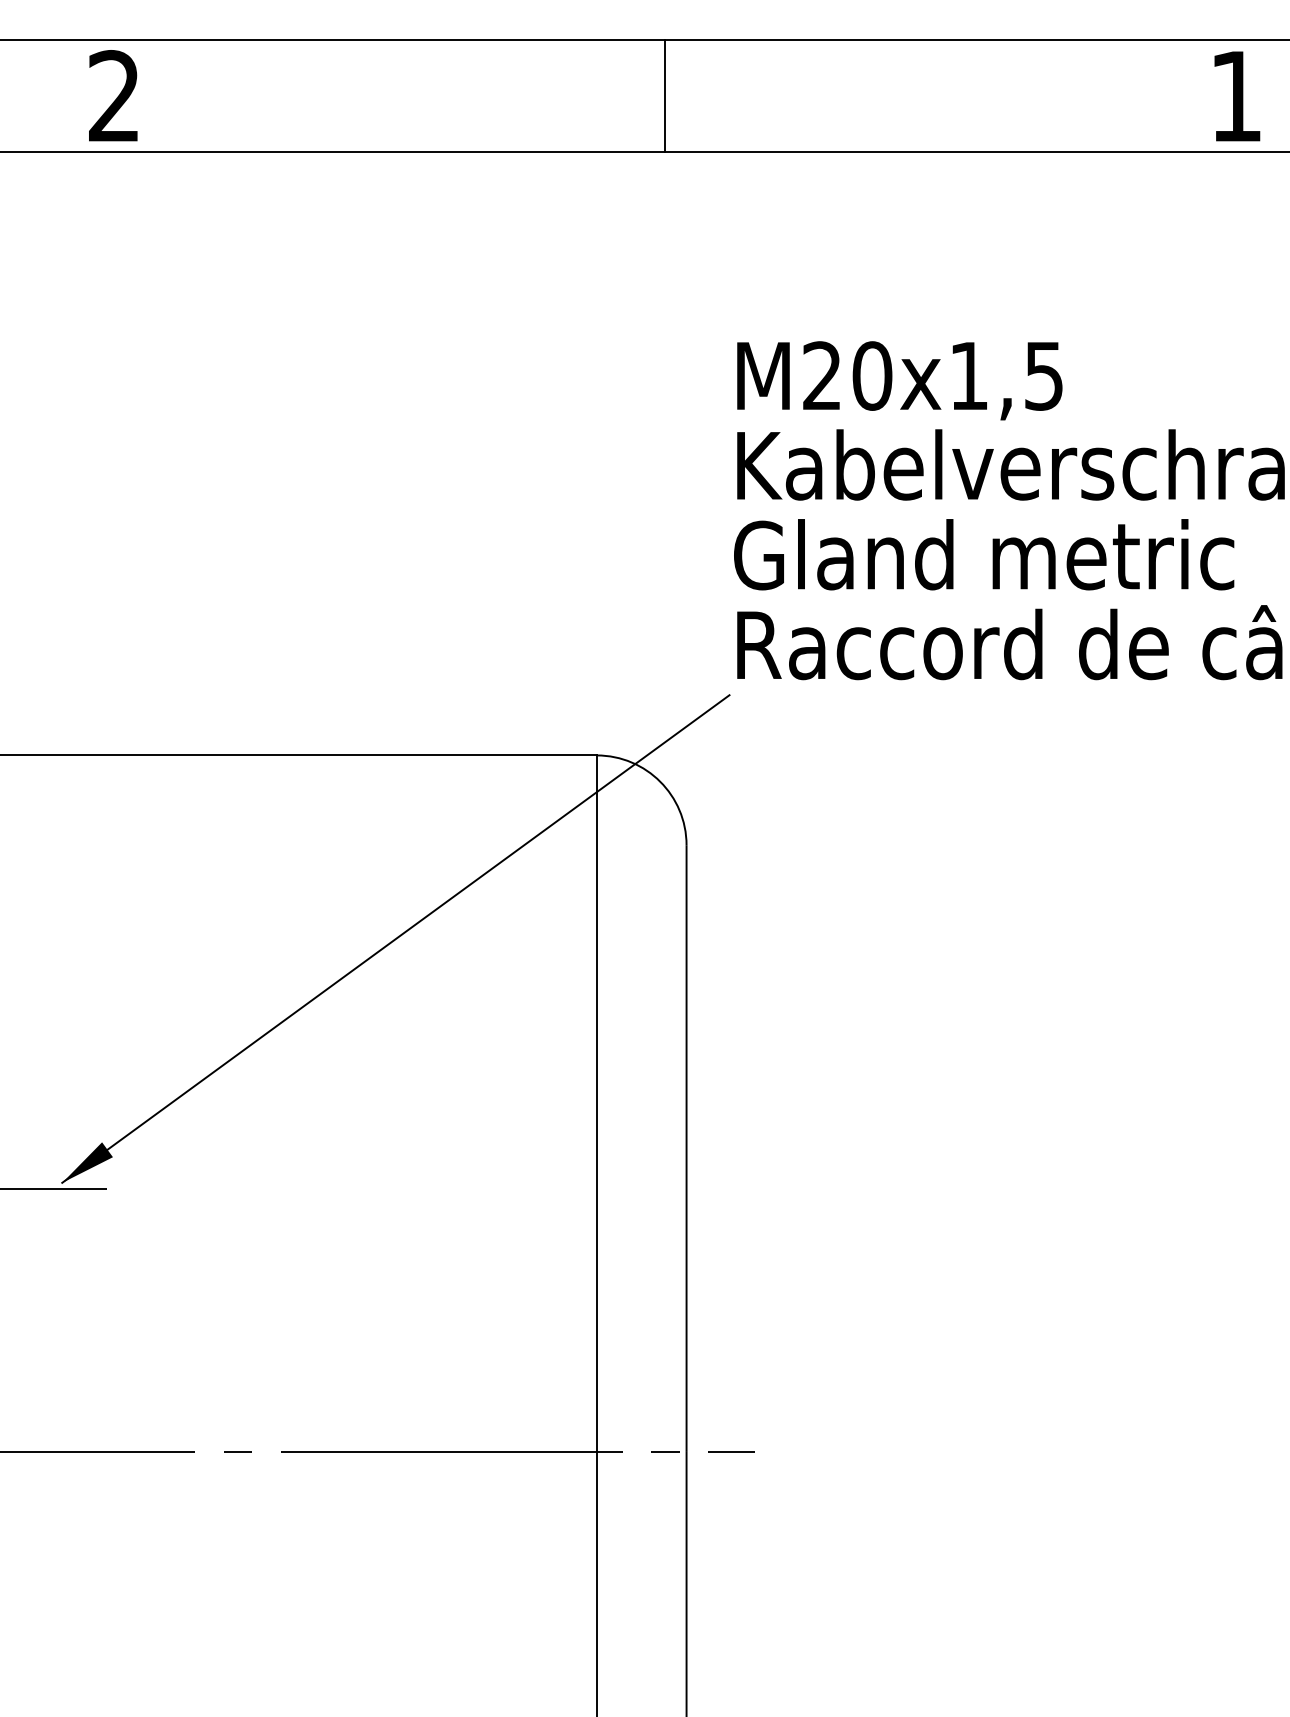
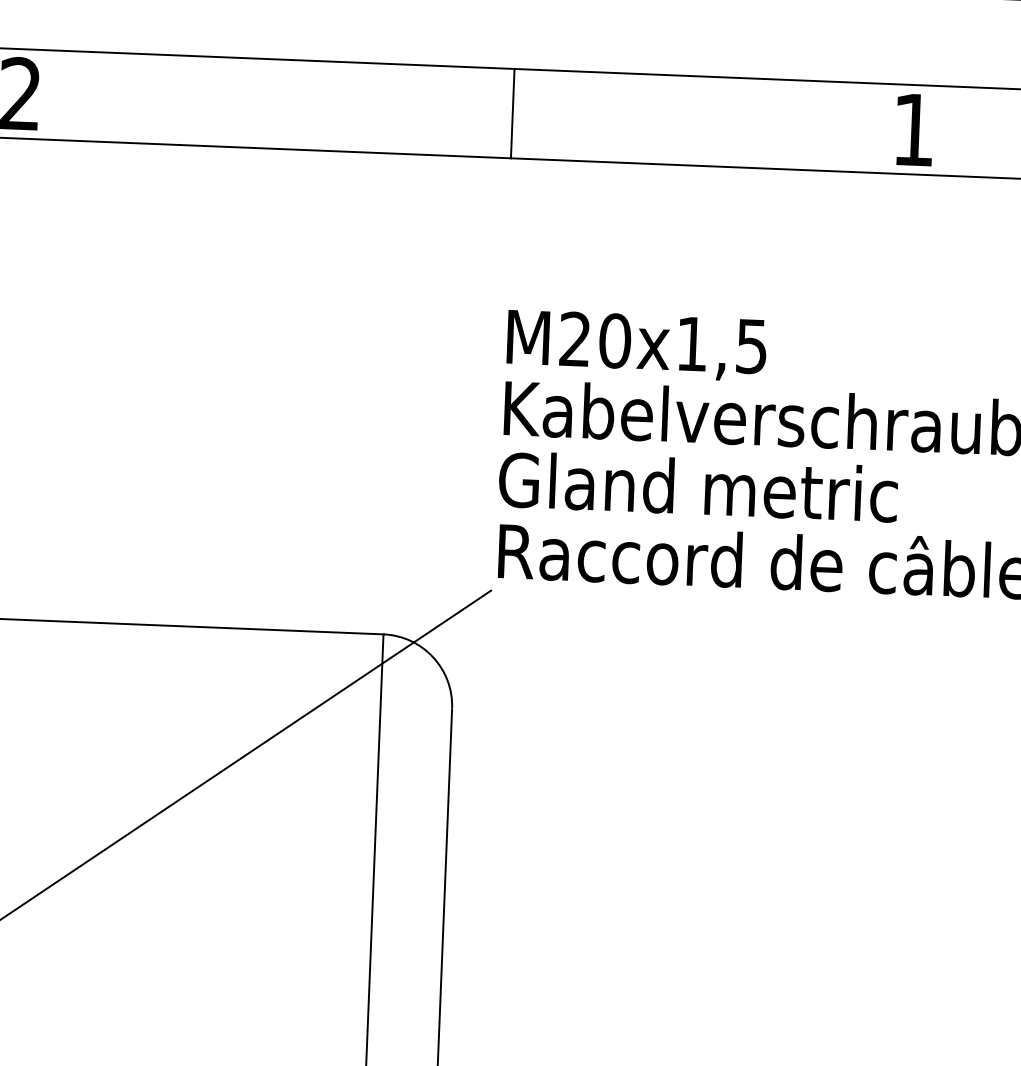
line: (664, 96) -> (512, 113), moved

